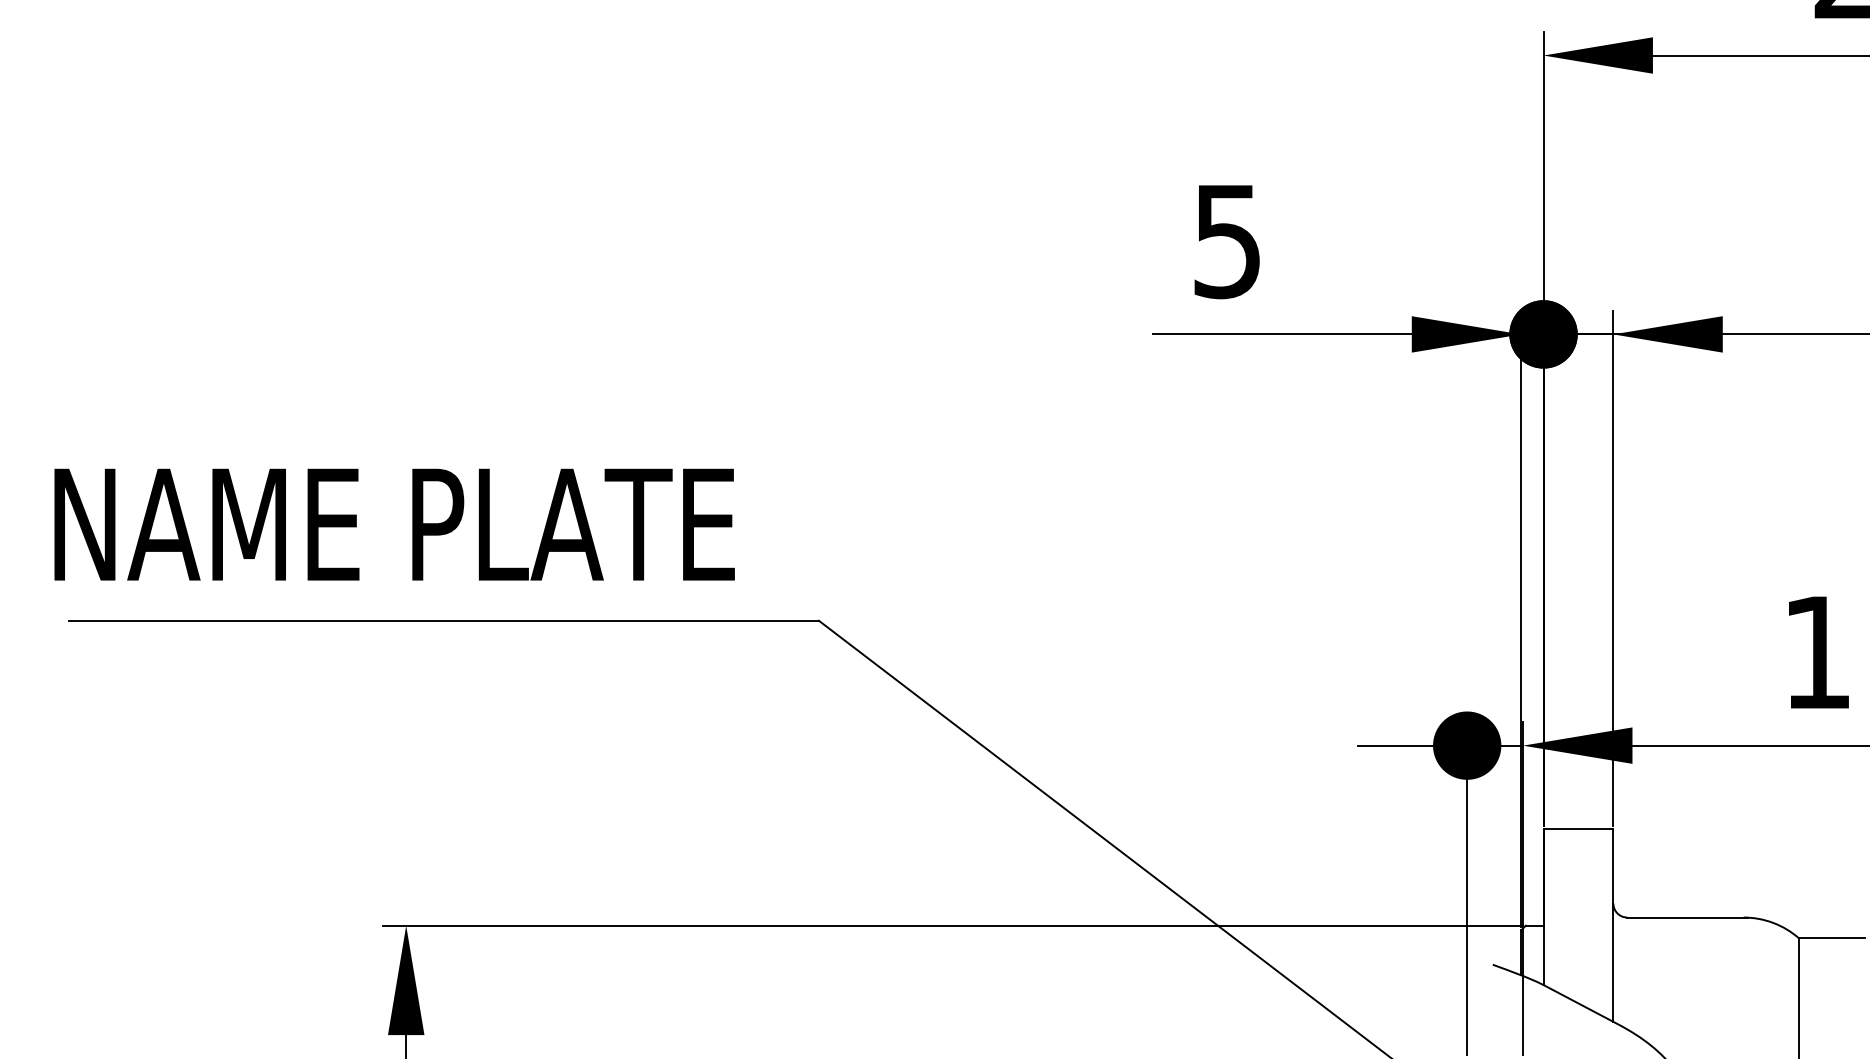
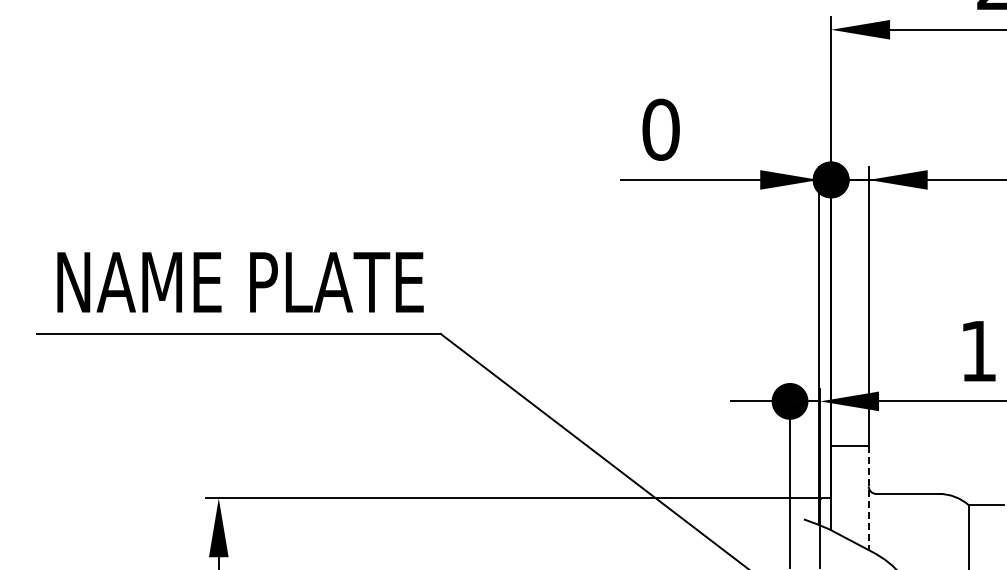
text: (1226, 240) -> (660, 129), 5 -> 0
text: (394, 524) -> (240, 282), moved
line: (1612, 926) -> (868, 498), solid -> dashed

